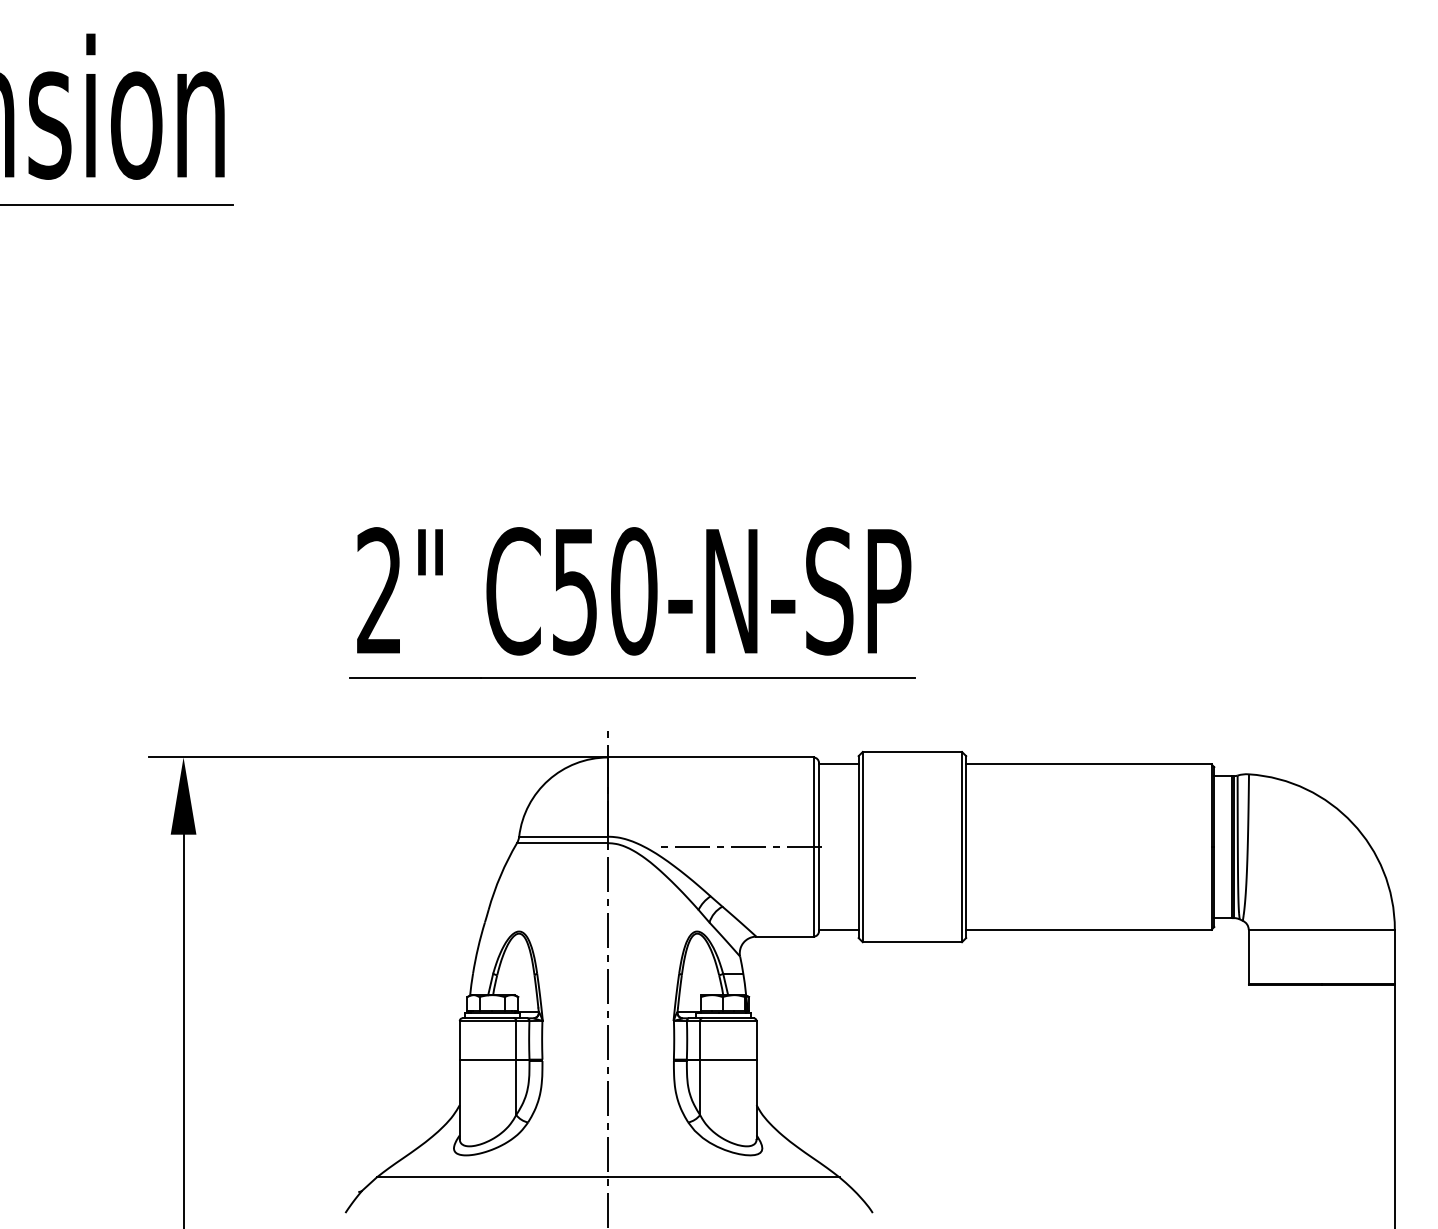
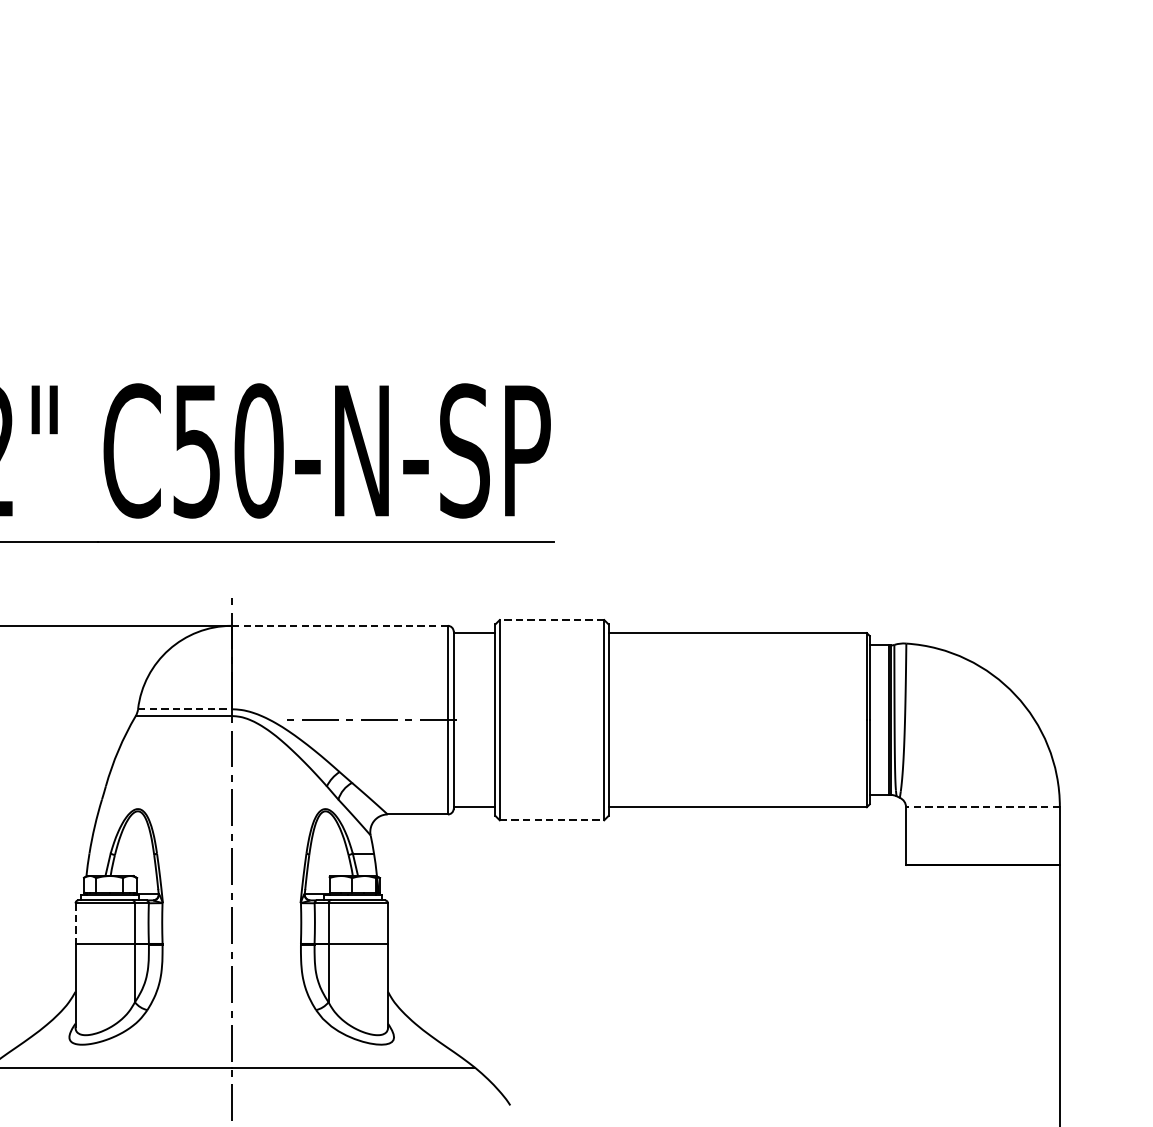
line: (912, 751) -> (552, 619), solid -> dashed
line: (710, 757) -> (339, 625), solid -> dashed
line: (564, 836) -> (185, 709), solid -> dashed
line: (1321, 929) -> (982, 806), solid -> dashed
line: (912, 942) -> (552, 820), solid -> dashed
line: (459, 1040) -> (75, 923), solid -> dashed

